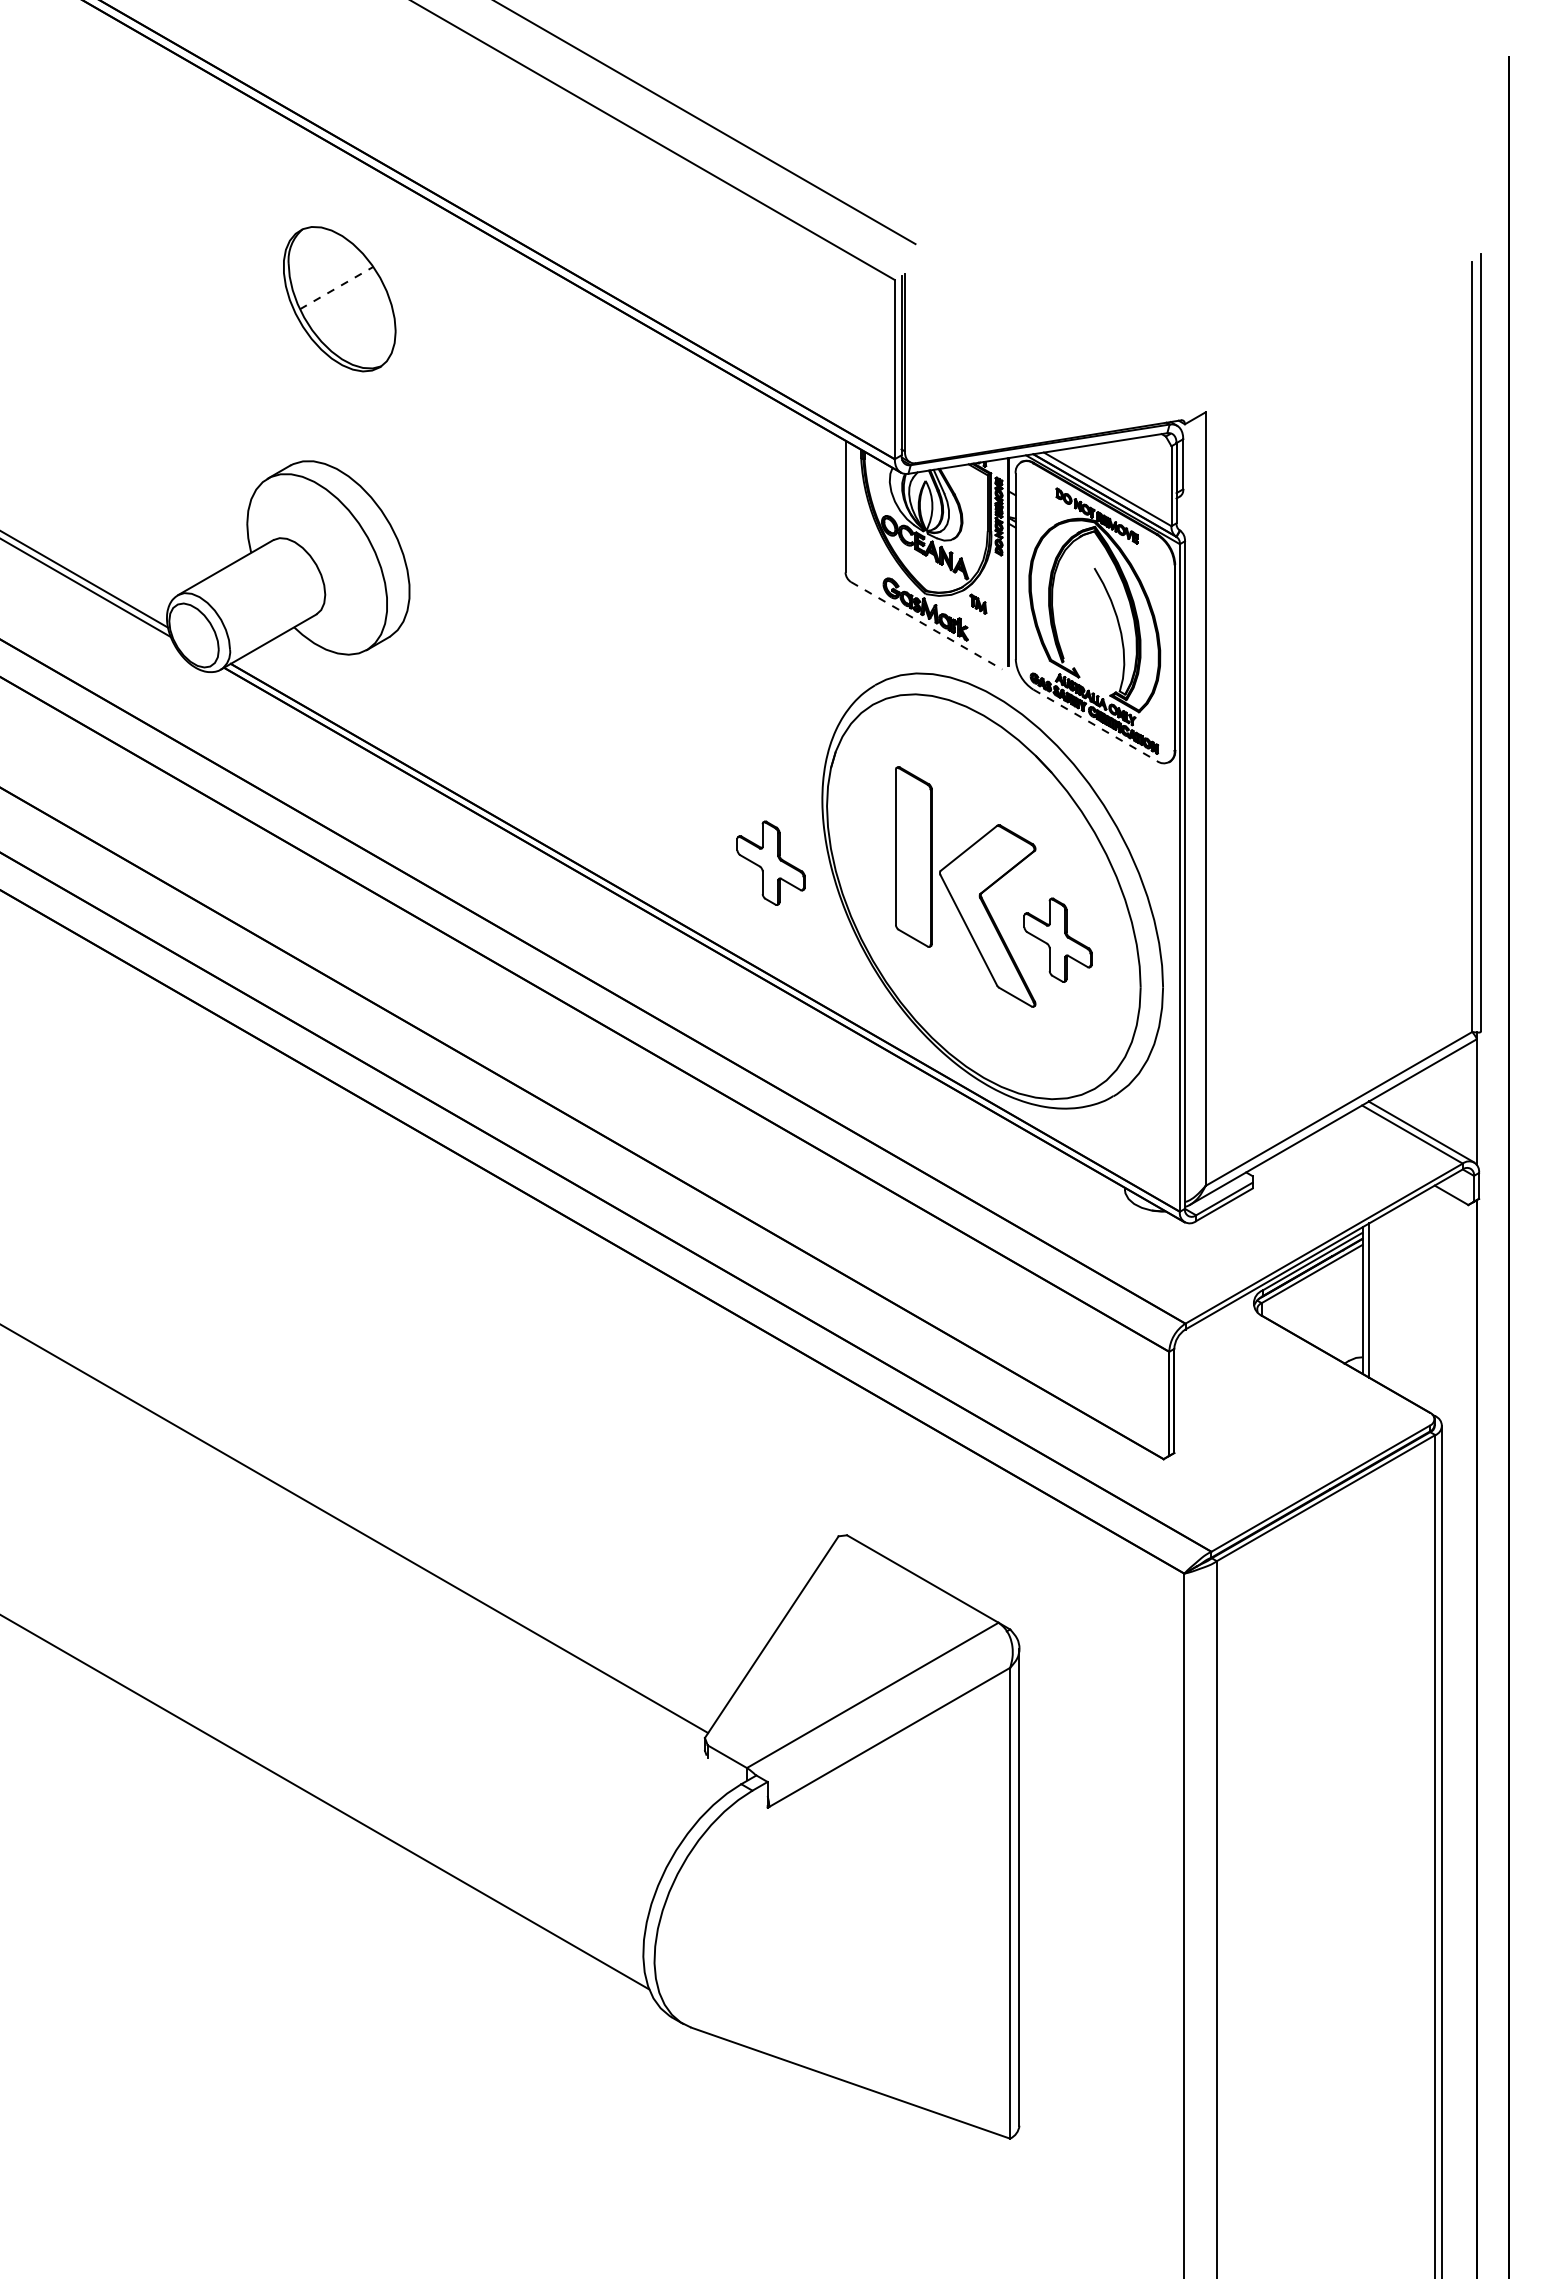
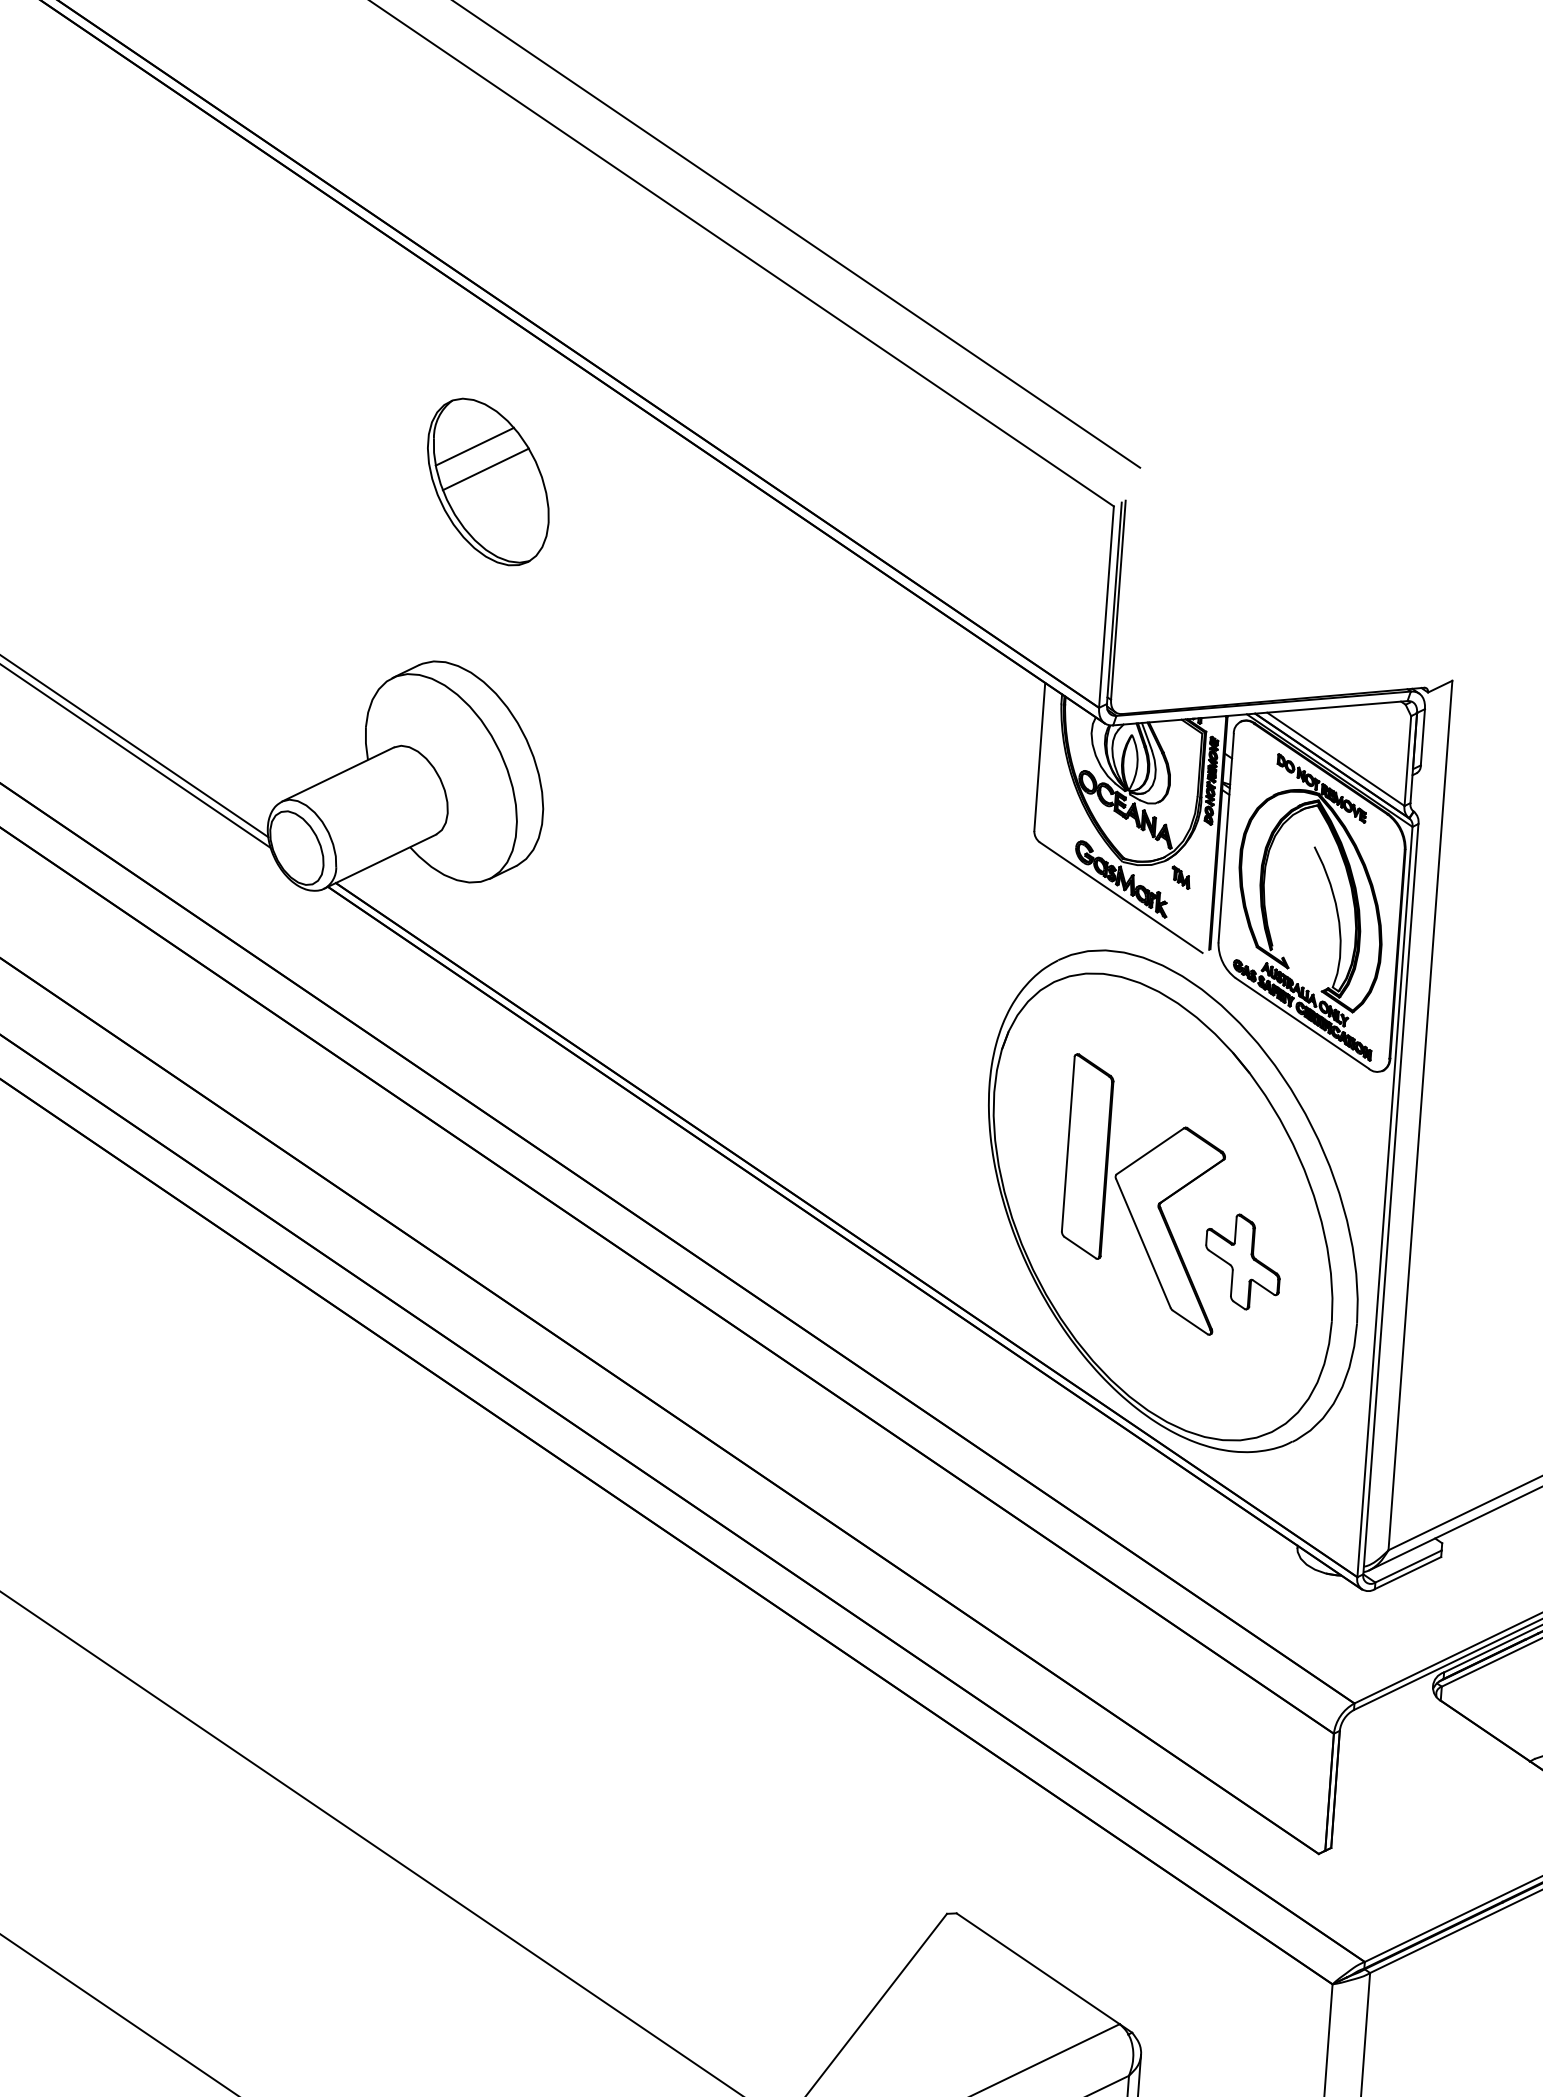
line: (325, 268) -> (474, 446), added
line: (337, 287) -> (486, 468), dashed -> solid
line: (927, 626) -> (1122, 898), dashed -> solid
line: (1095, 725) -> (1302, 1023), dashed -> solid
part: (770, 862) -> (926, 1150), removed

